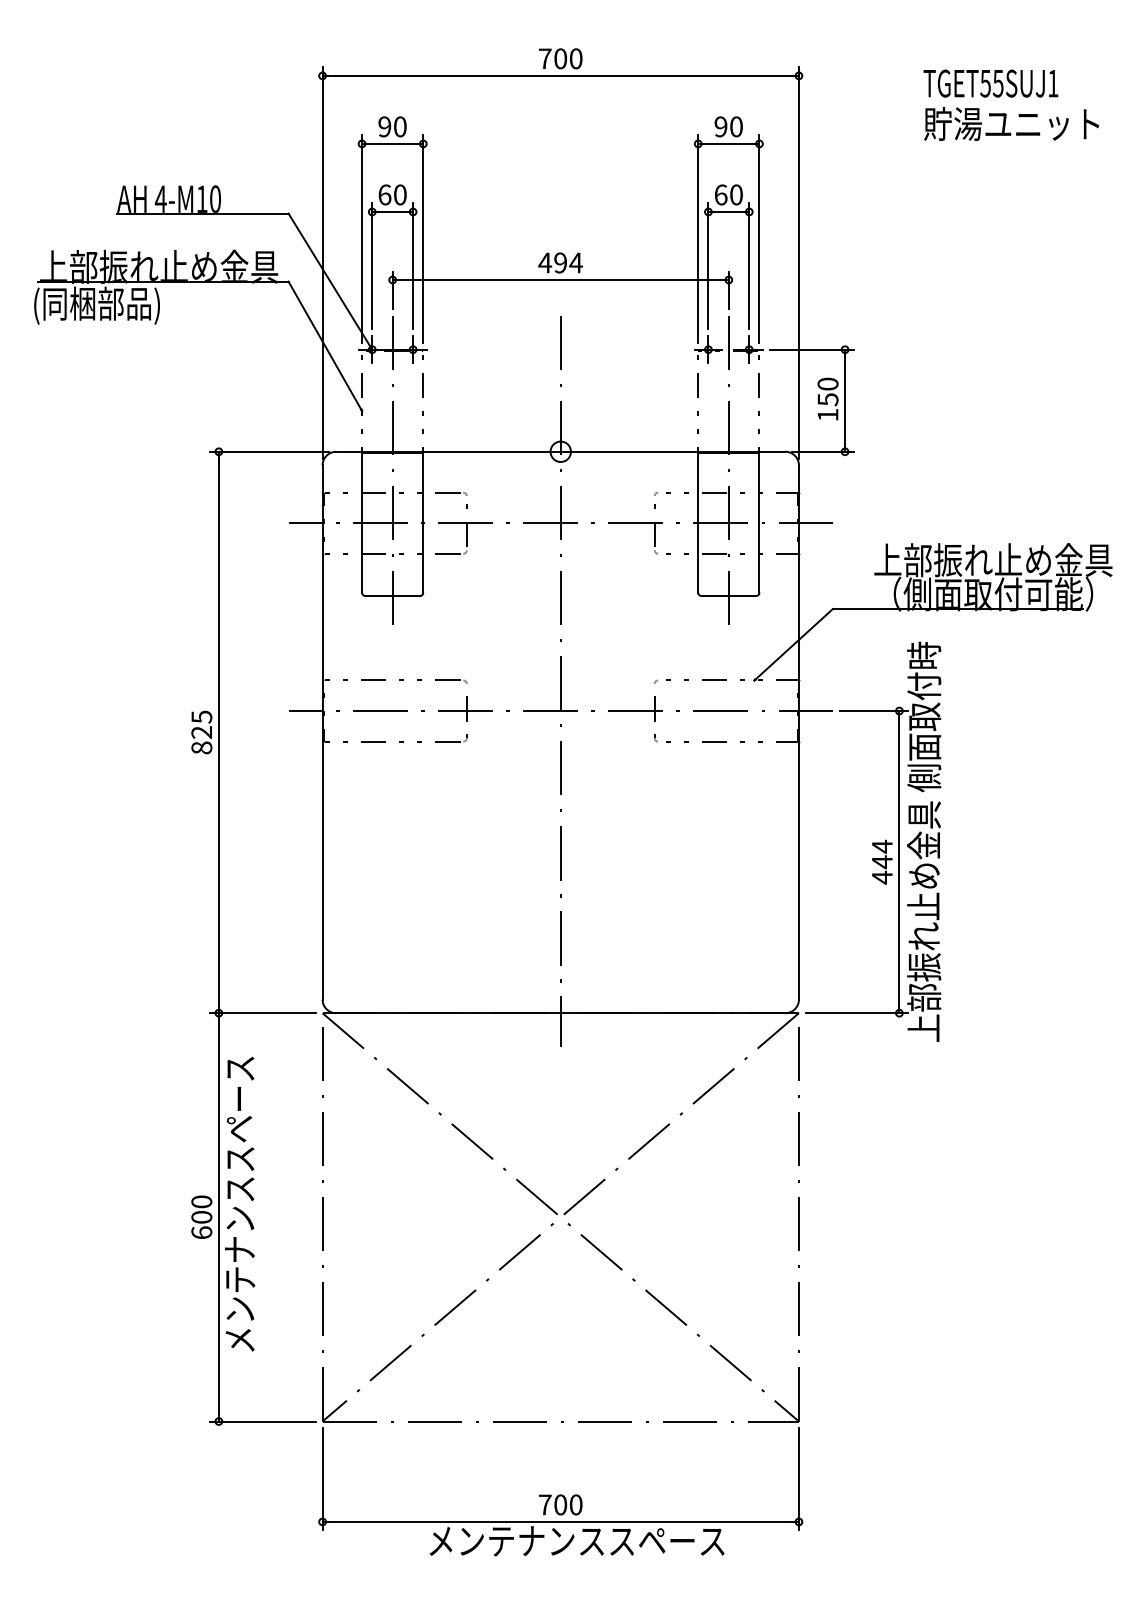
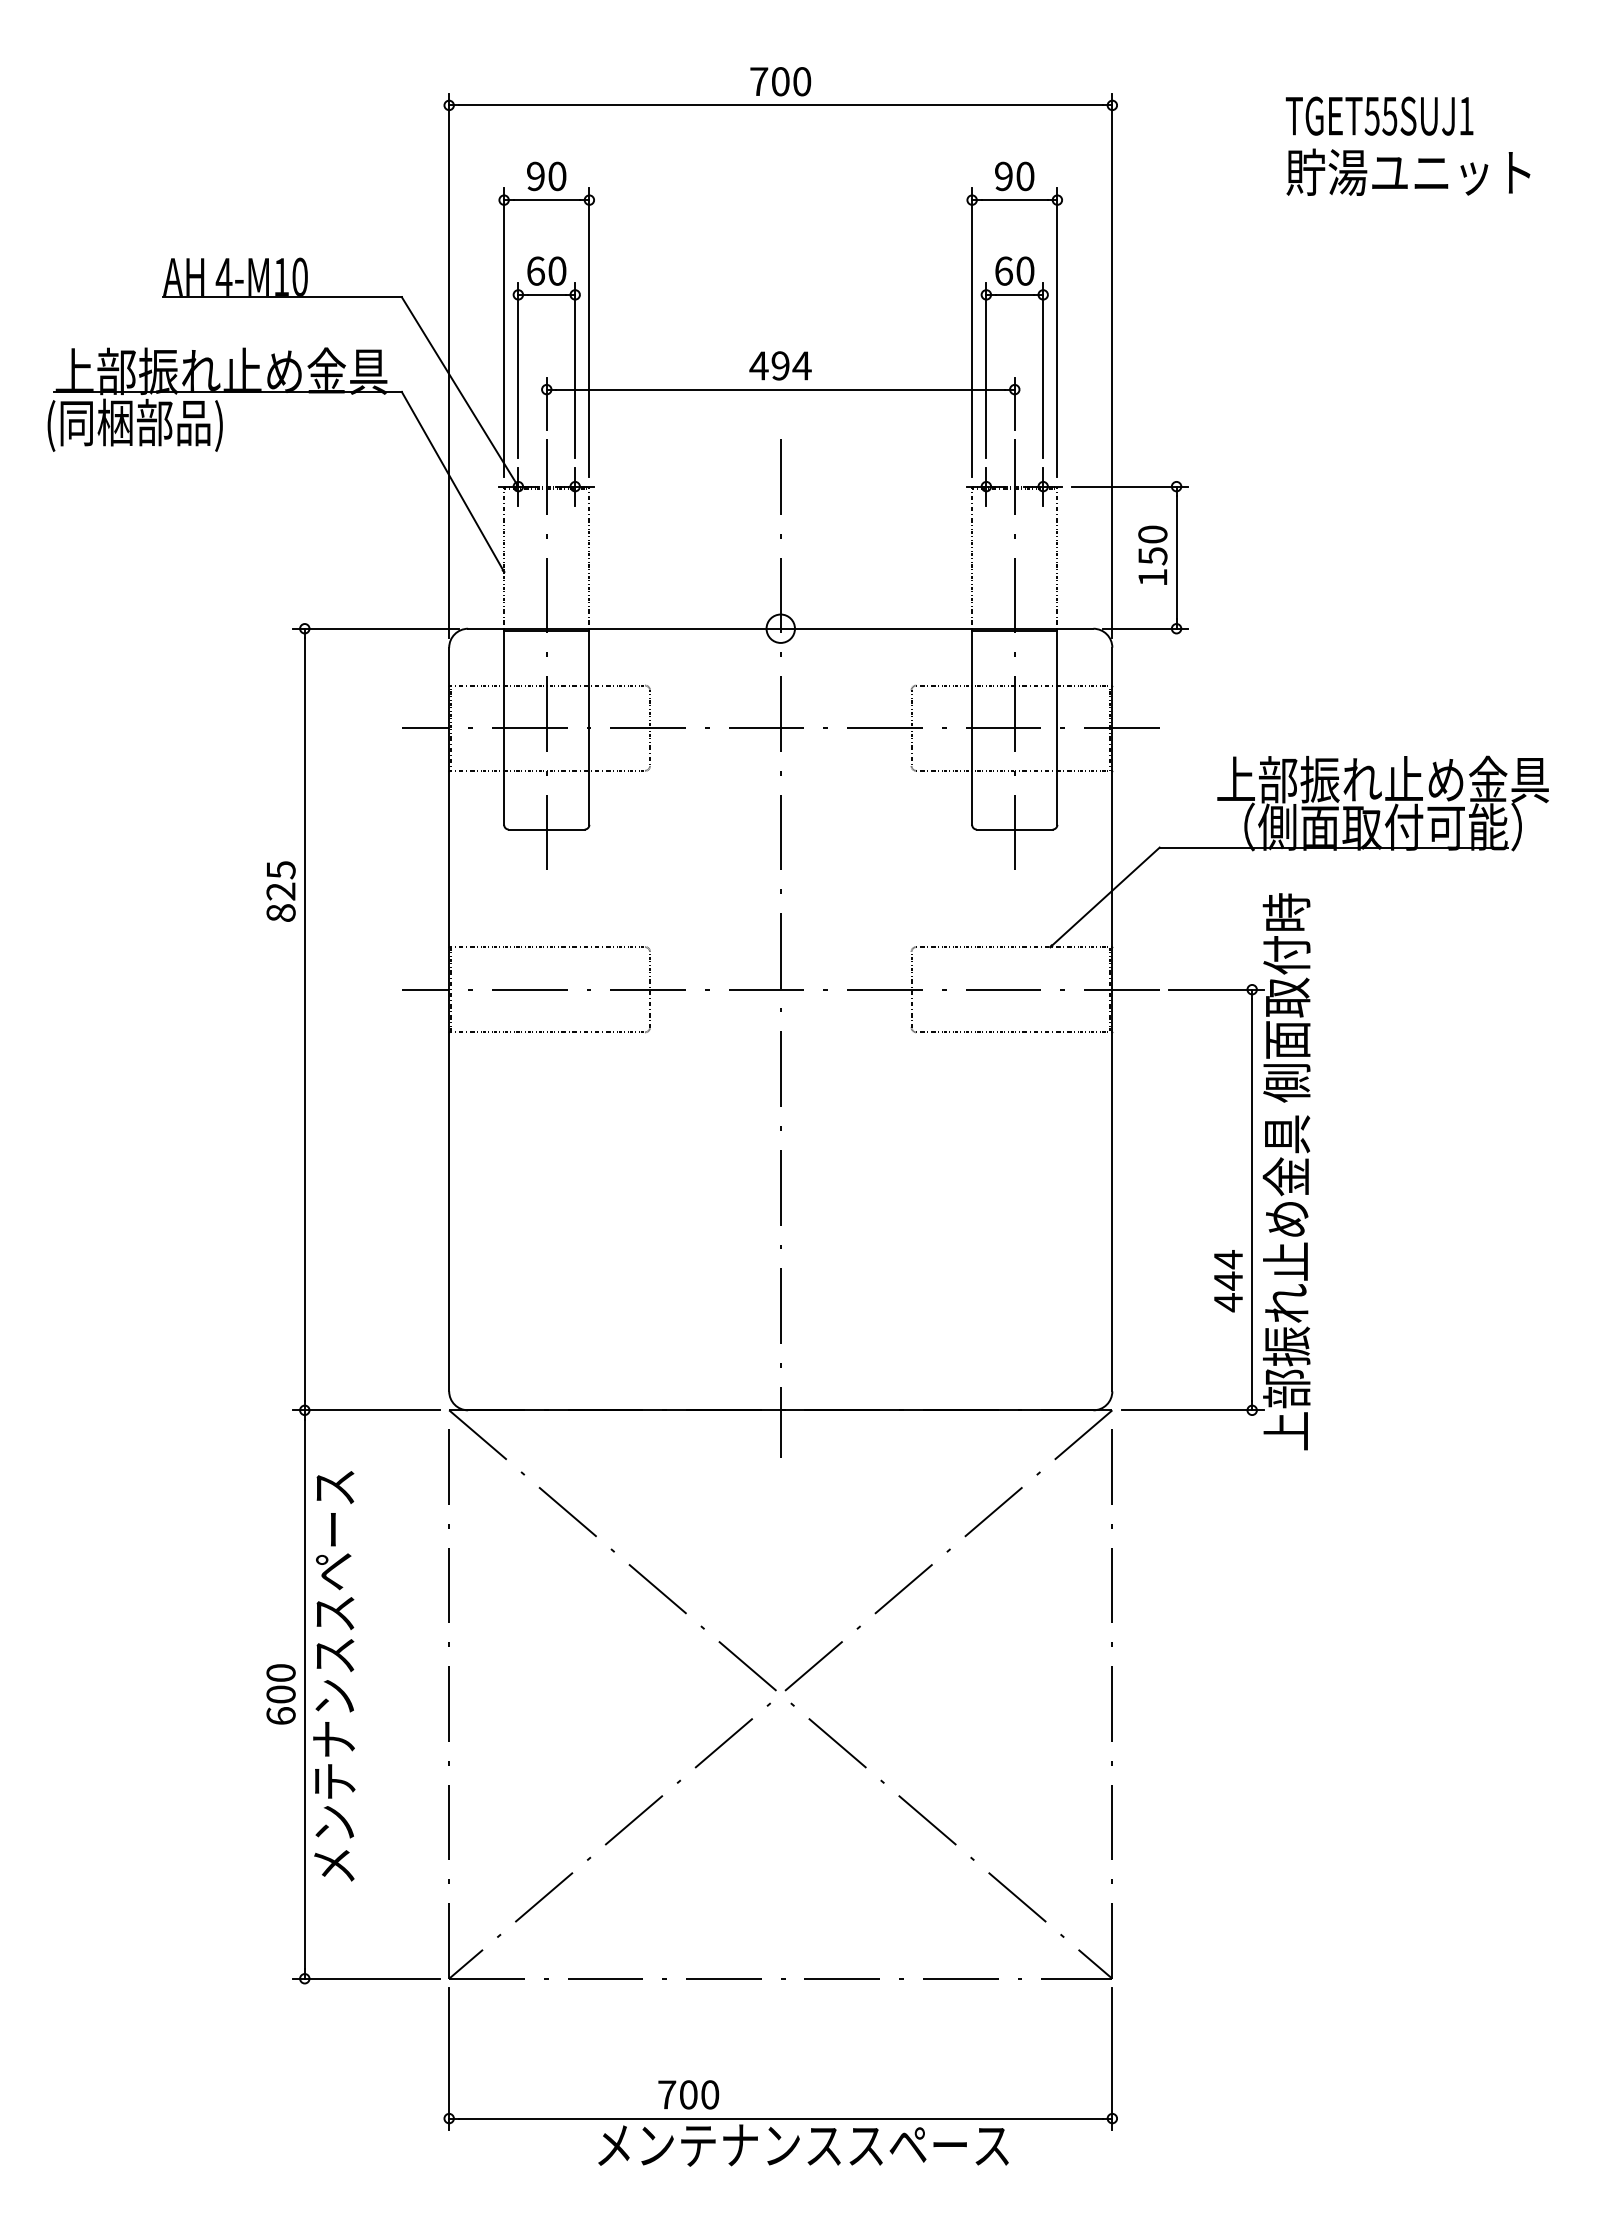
text: (201, 732) -> (280, 891), moved
text: (882, 862) -> (1228, 1281), moved
text: (560, 1504) -> (688, 2094), moved

